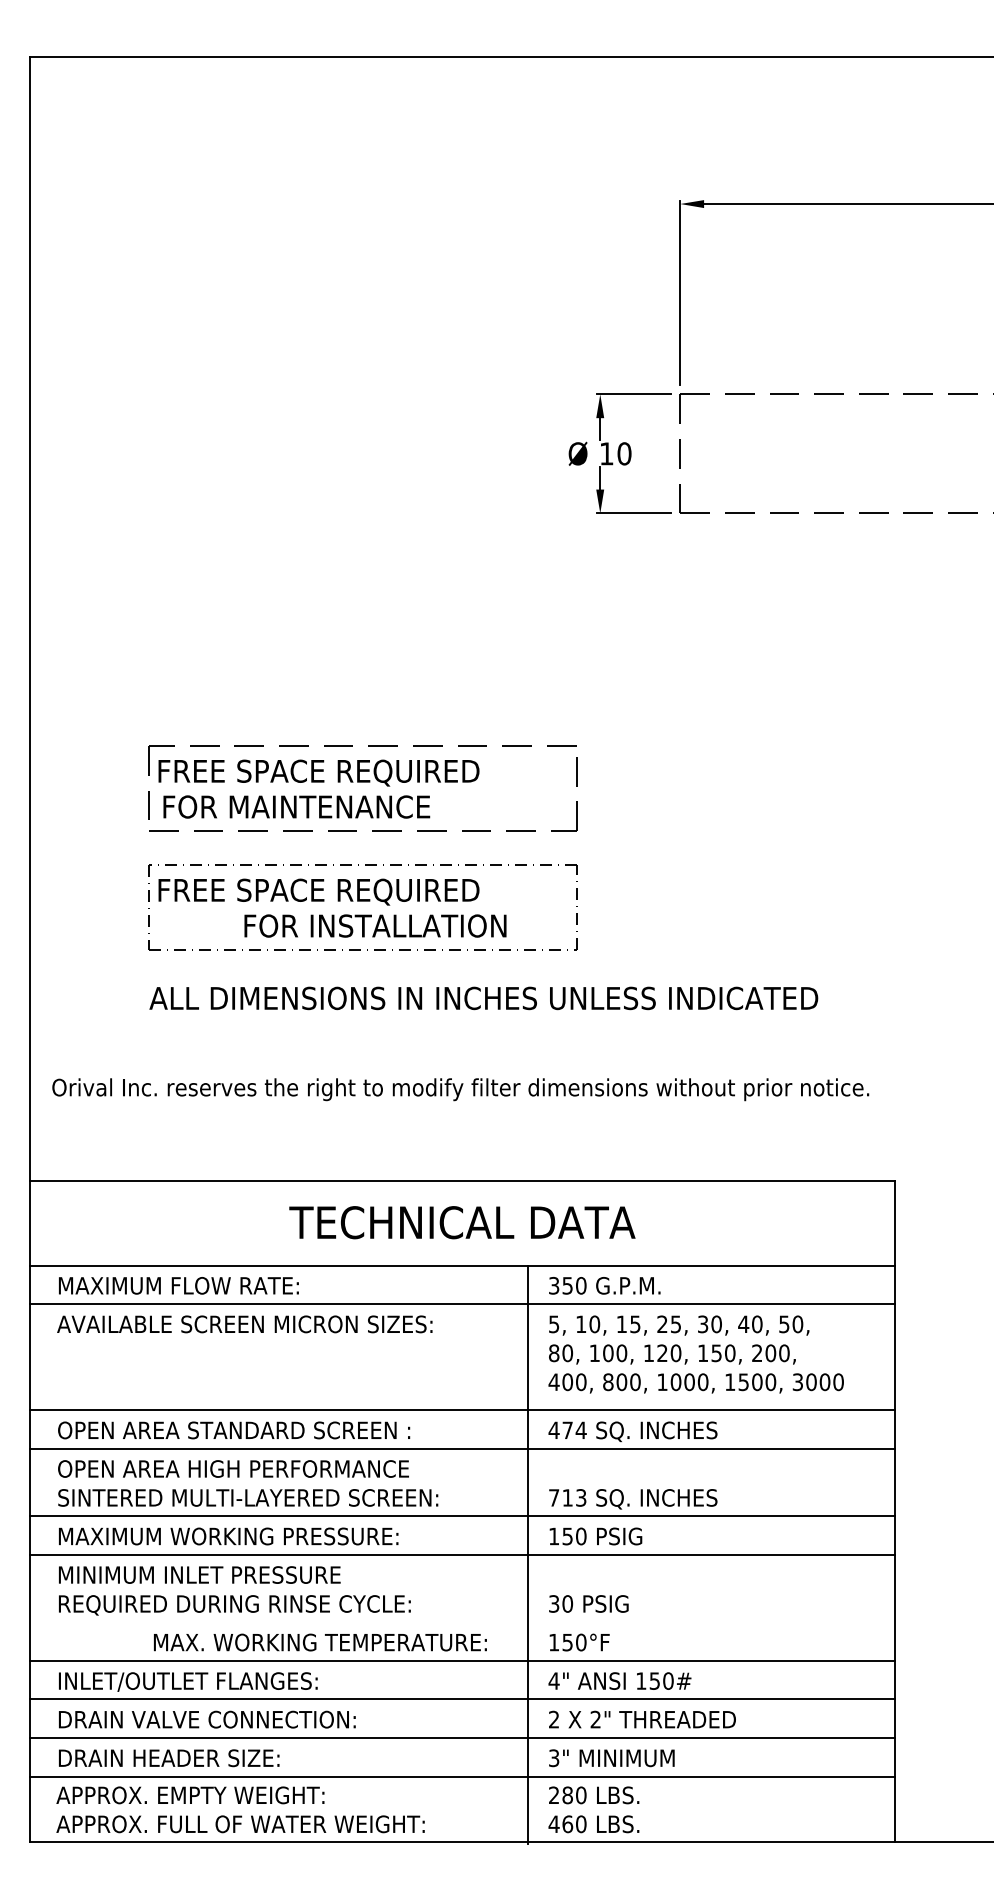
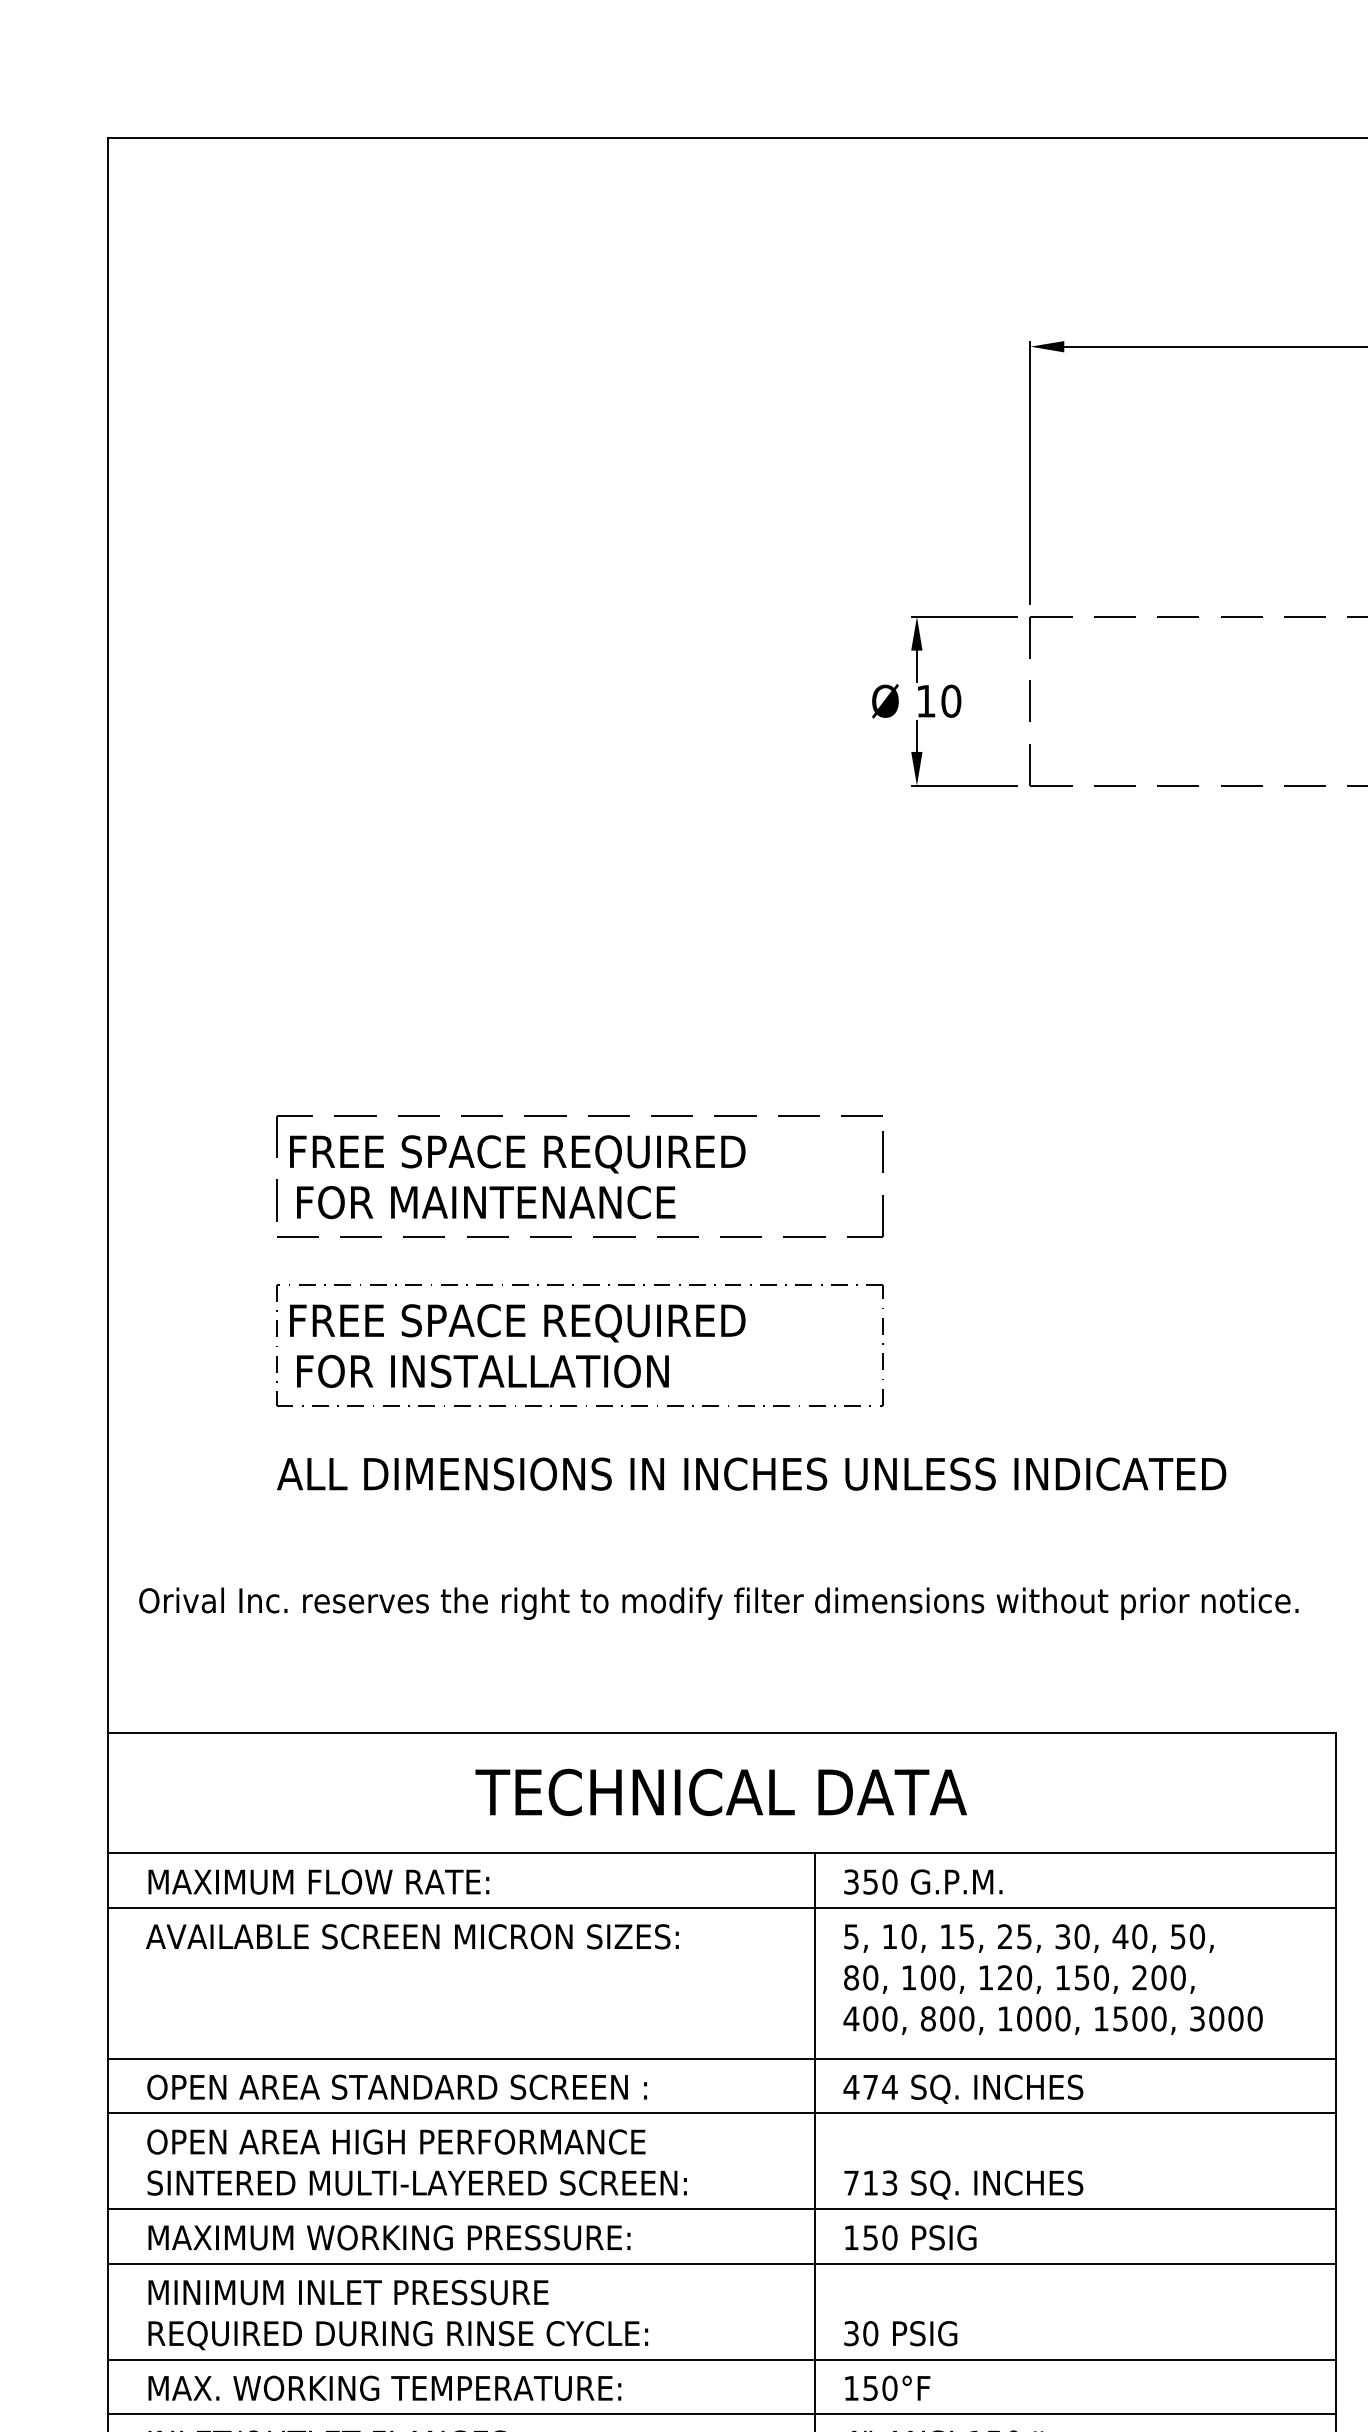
text: (375, 925) -> (482, 1370), moved
line: (462, 1622) -> (721, 2359), added
text: (320, 1642) -> (385, 2388), moved

